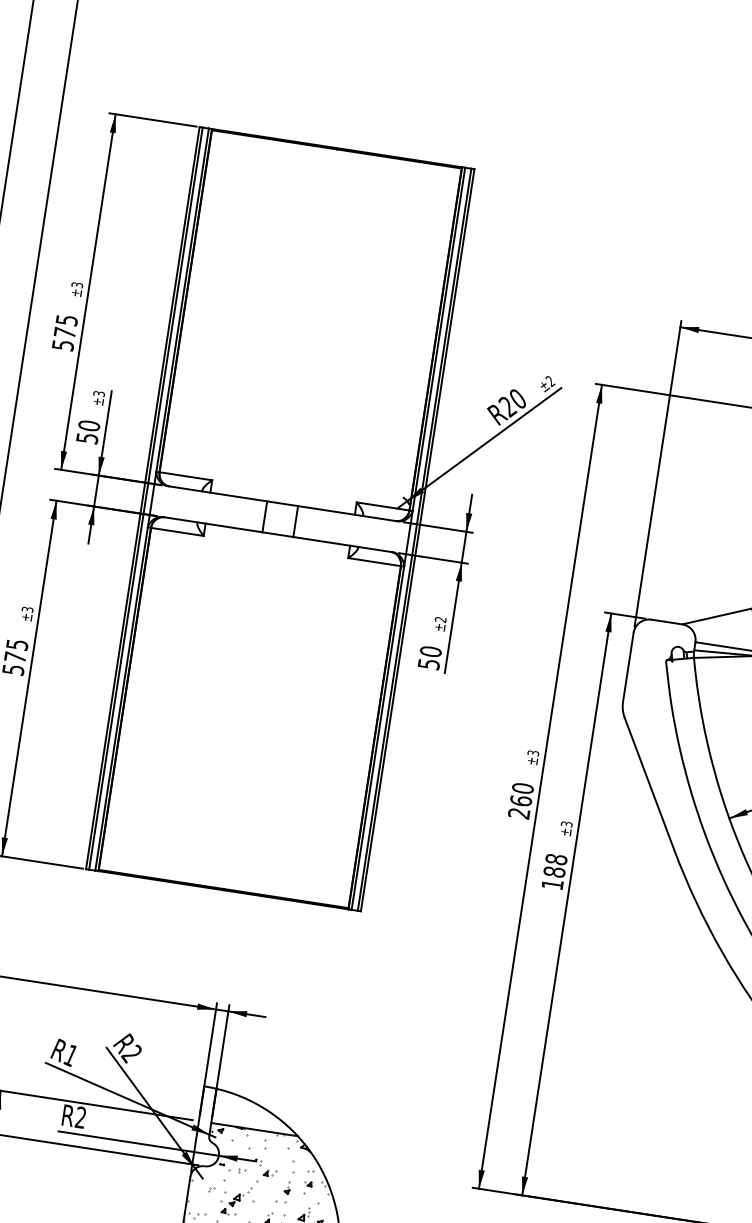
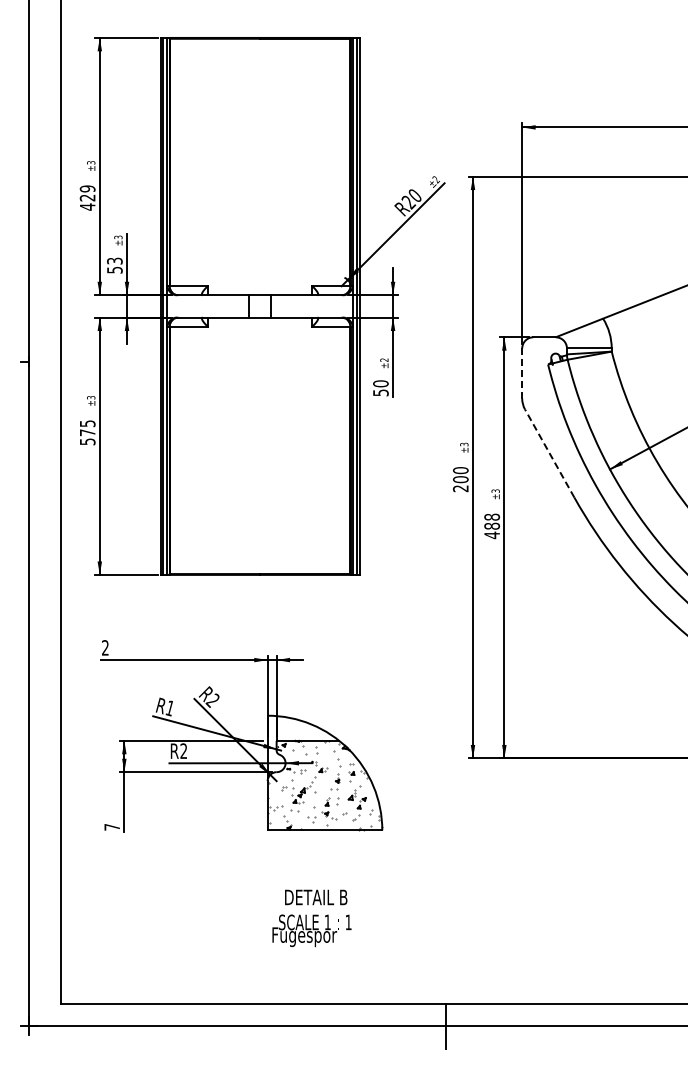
text: (64, 332) -> (87, 197), 575 -> 429
text: (88, 424) -> (114, 260), 50 -> 53
line: (628, 667) -> (522, 373), solid -> dashed
line: (649, 783) -> (549, 453), solid -> dashed
text: (520, 800) -> (460, 479), 260 -> 200
text: (551, 884) -> (491, 535), 188 -> 488

